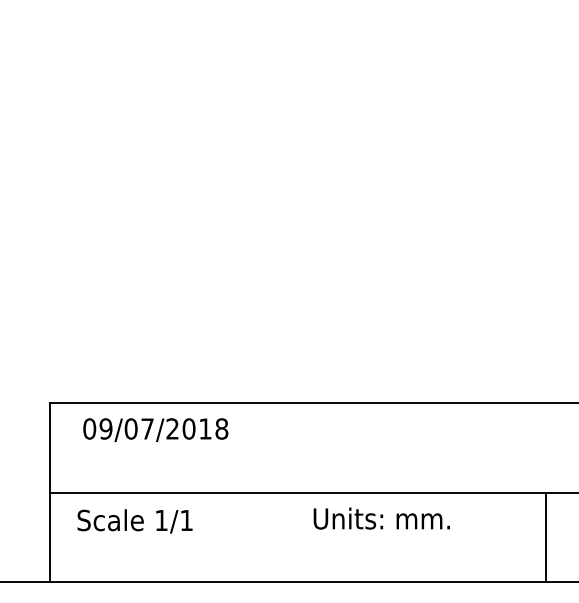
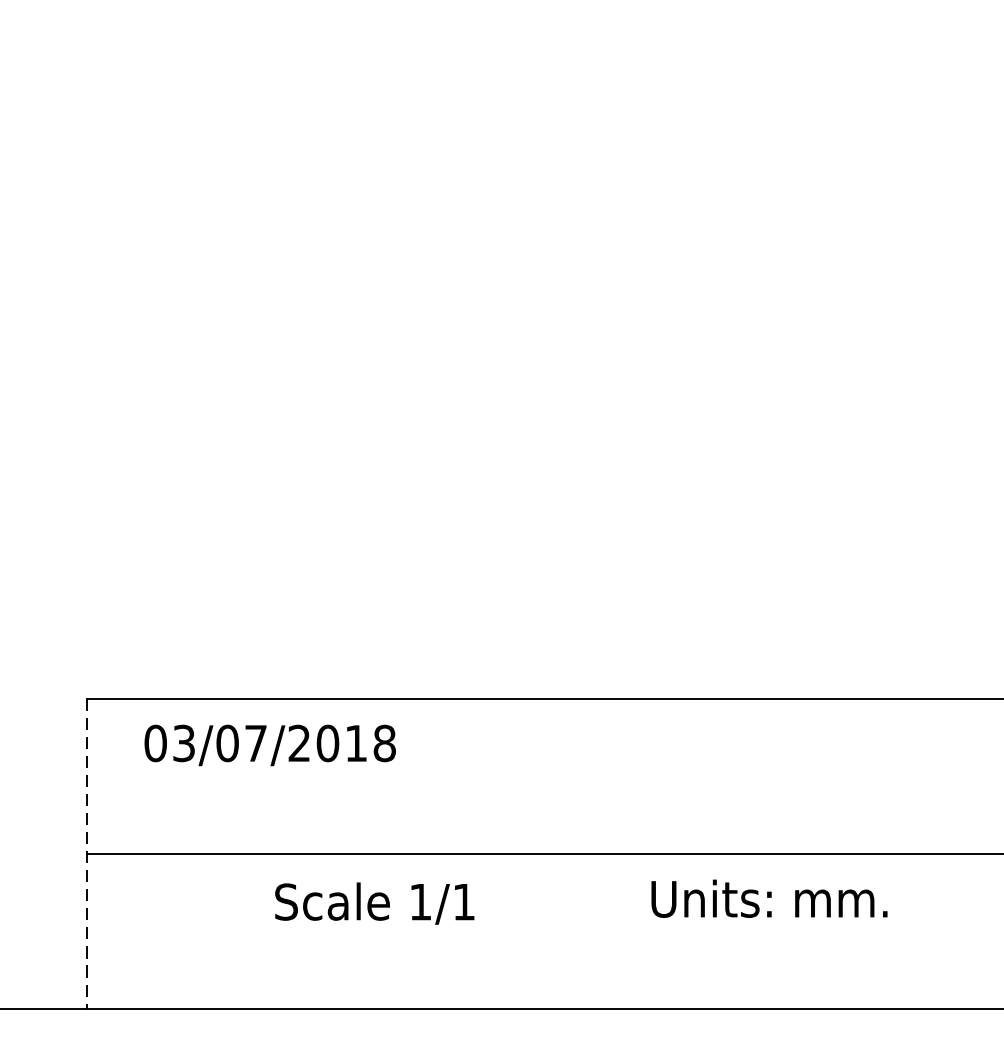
text: (105, 428) -> (183, 742), 09/07/2018 -> 03/07/2018
line: (50, 492) -> (87, 853), solid -> dashed
text: (381, 518) -> (768, 898), moved
text: (134, 521) -> (373, 903), moved
line: (546, 537) -> (947, 931), removed

